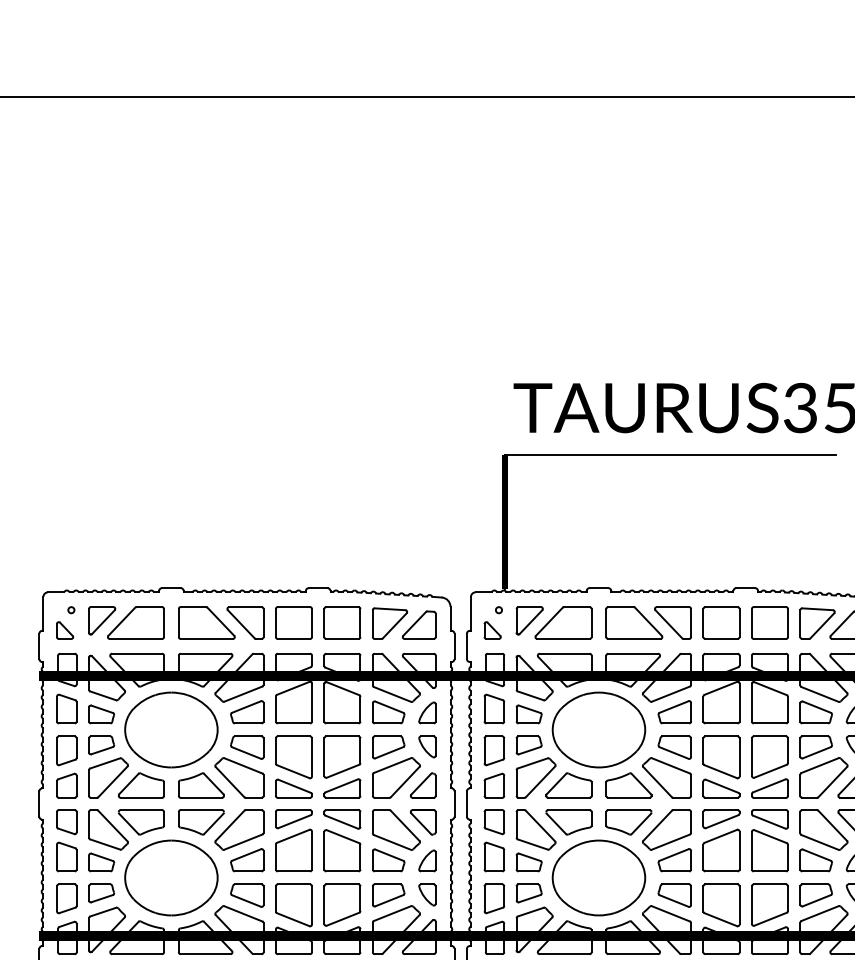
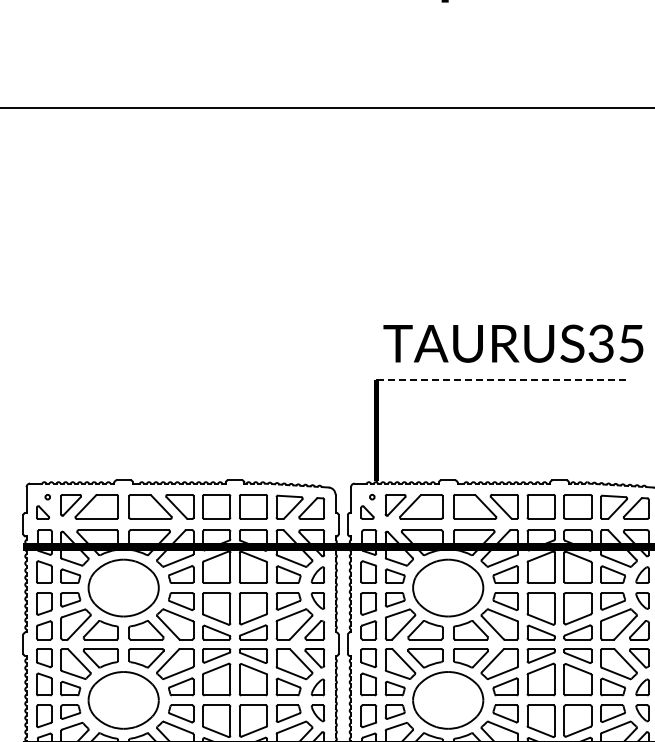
line: (670, 455) -> (502, 379), solid -> dashed

